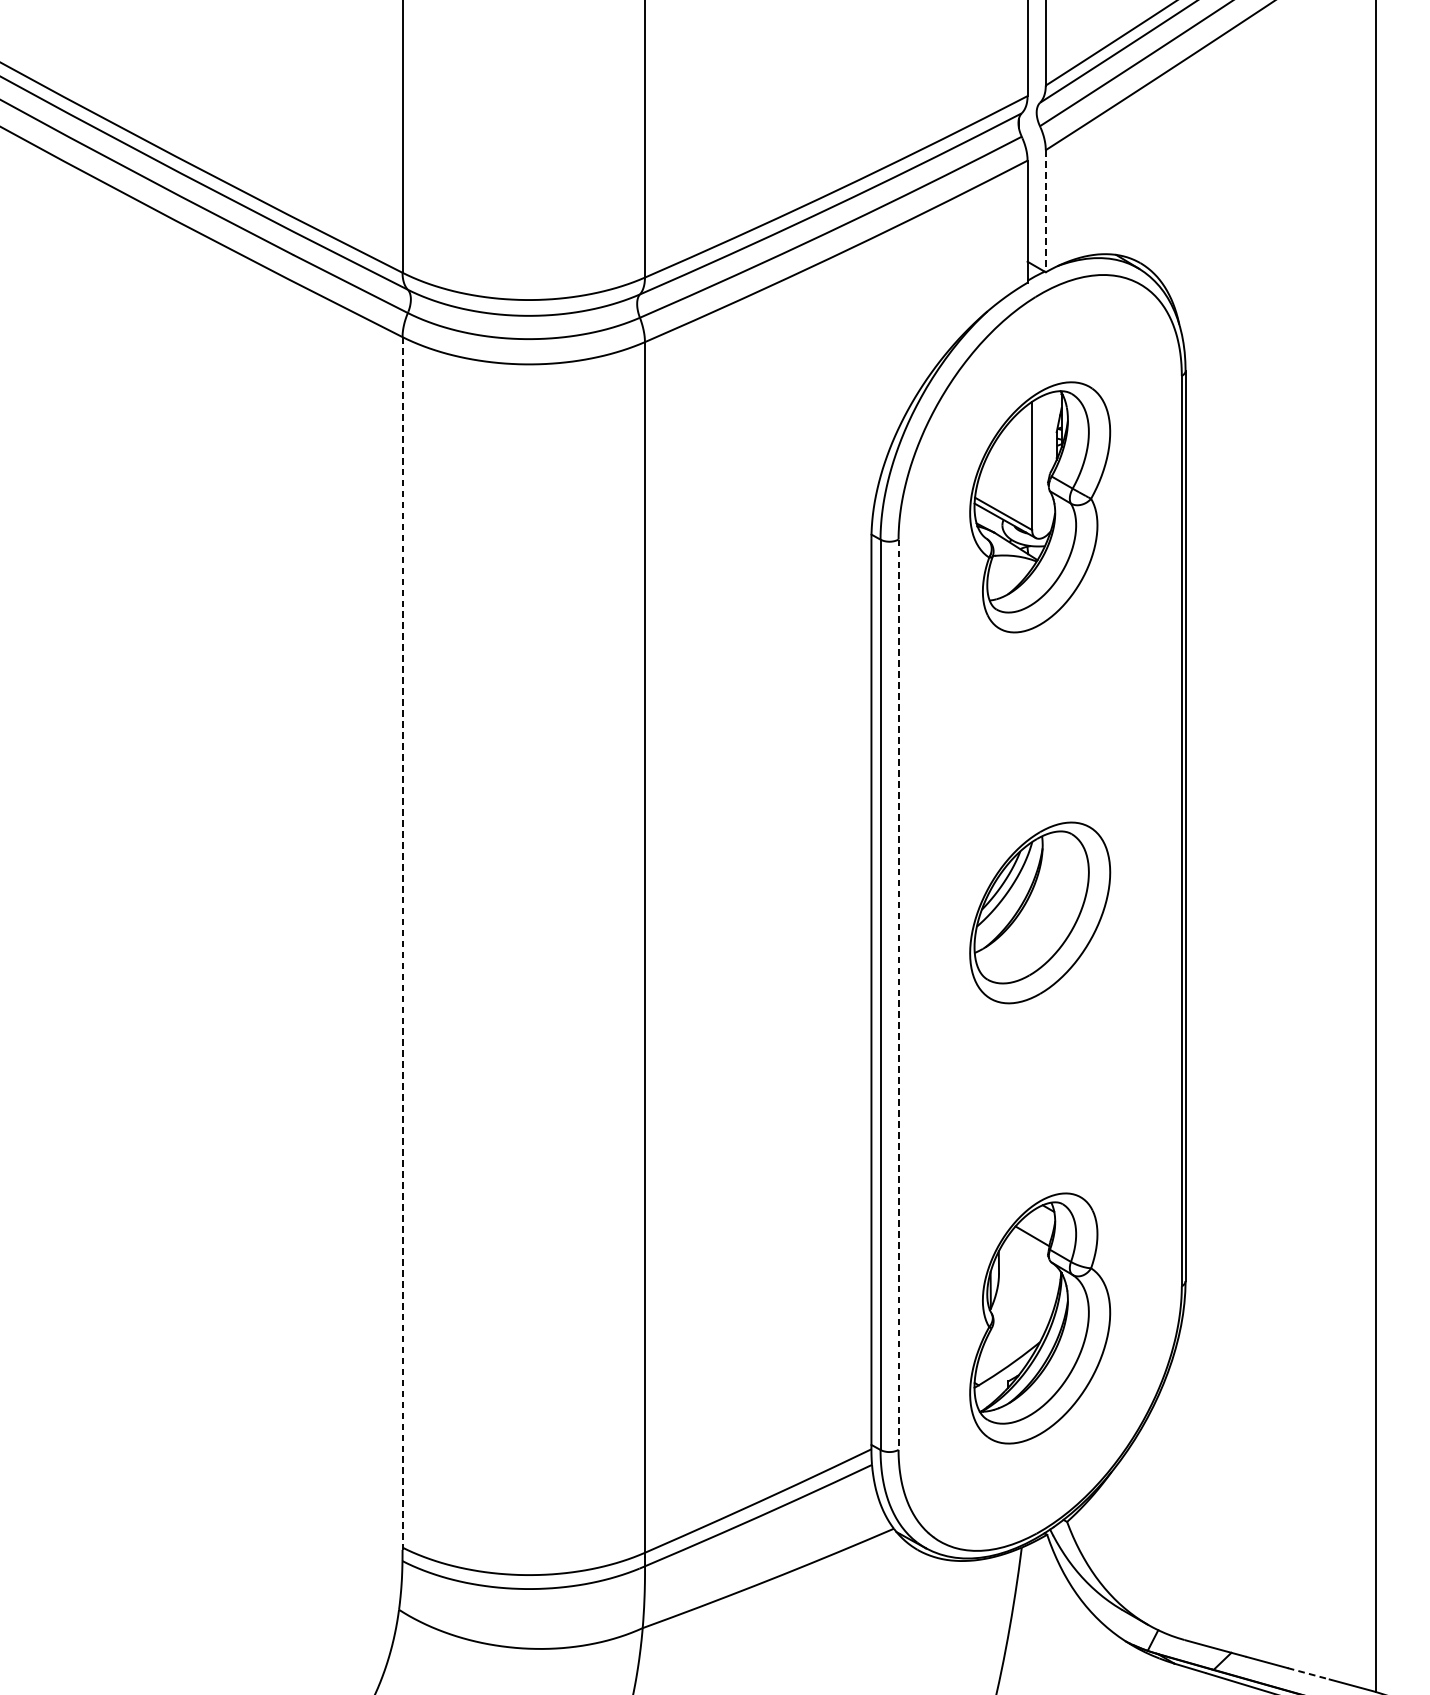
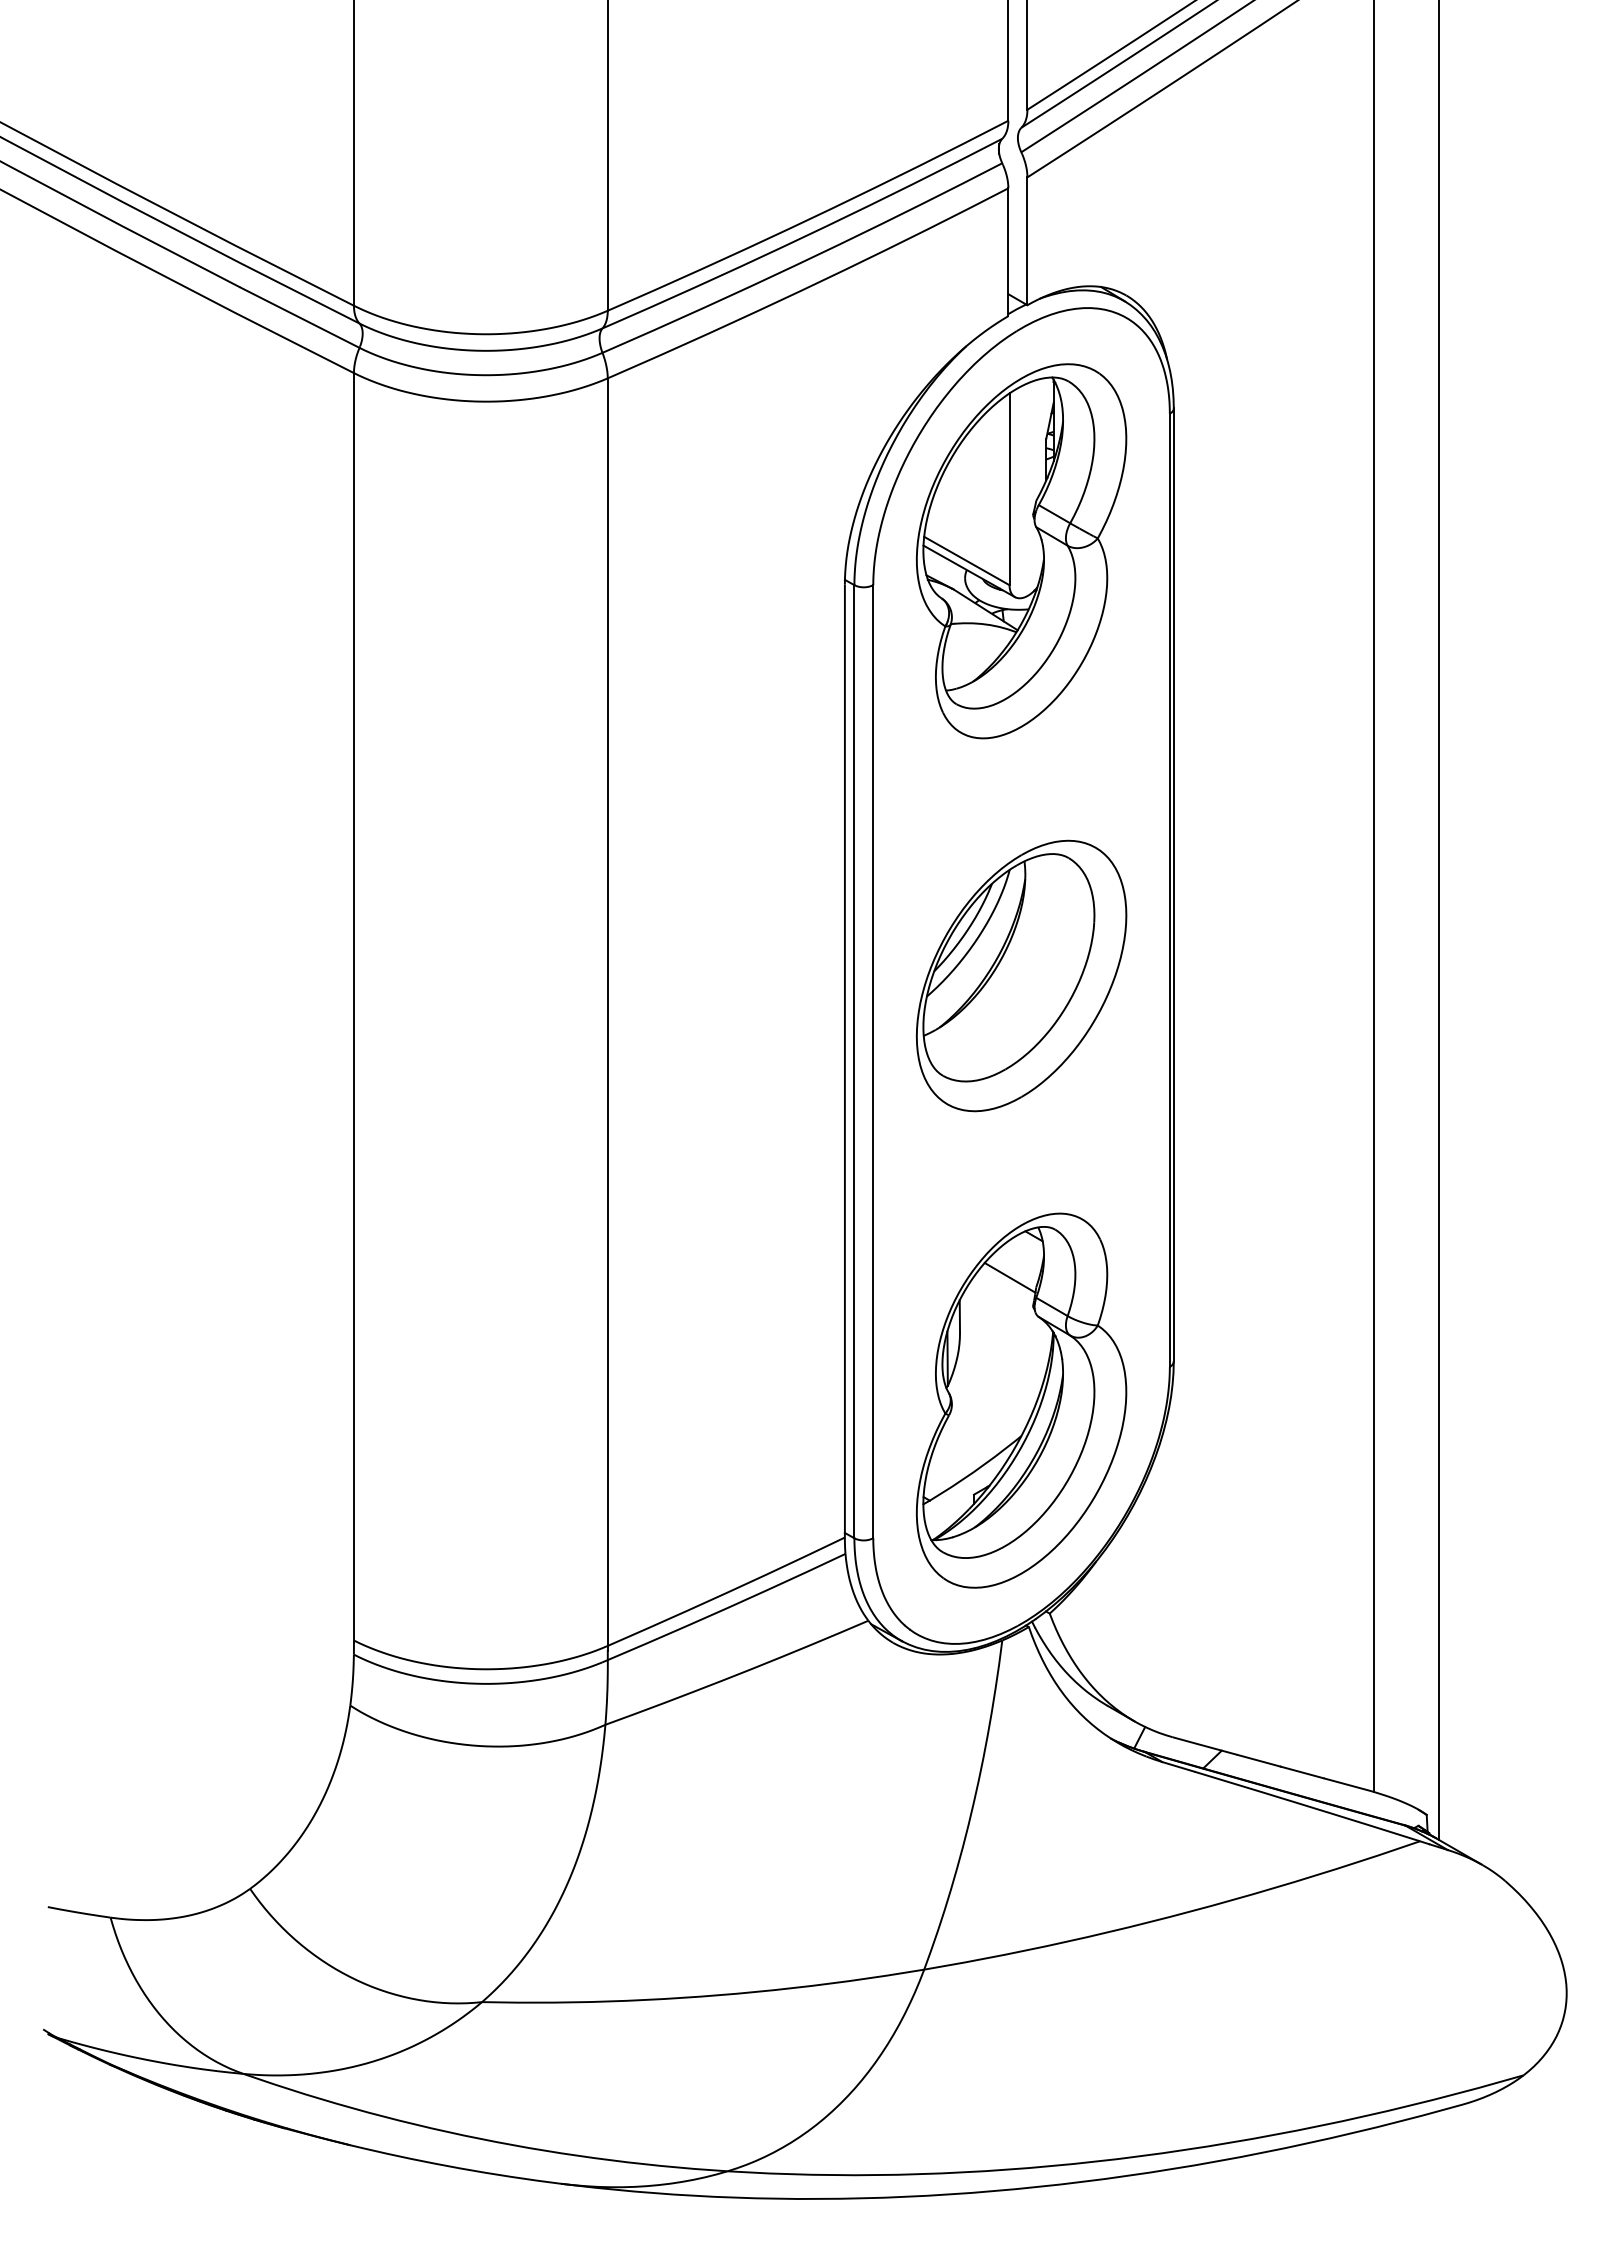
line: (1045, 211) -> (1027, 241), dashed -> solid
part: (1040, 507) -> (1021, 551), size x1.43
part: (1040, 912) -> (1021, 975), size x1.43
line: (402, 943) -> (353, 1008), dashed -> solid
line: (898, 994) -> (873, 1061), dashed -> solid
part: (1040, 1318) -> (1021, 1400), size x1.43
line: (1308, 1673) -> (1302, 1772), dashed -> solid

